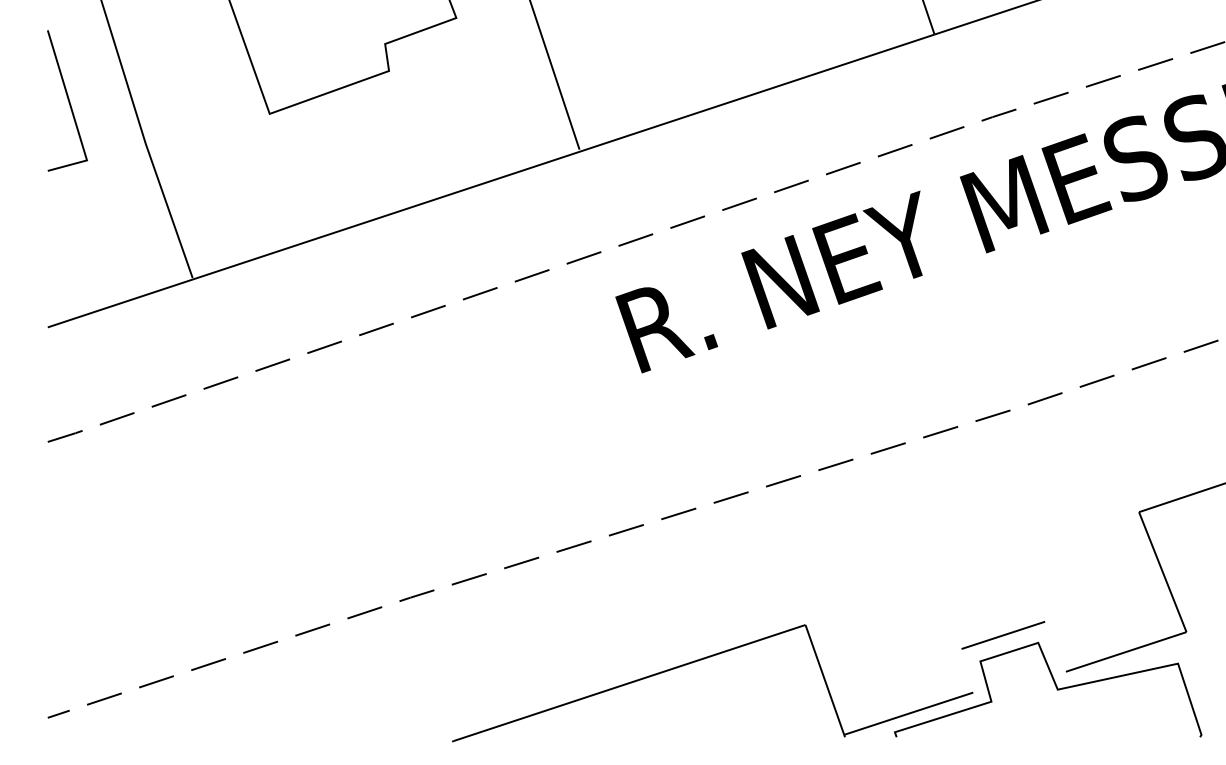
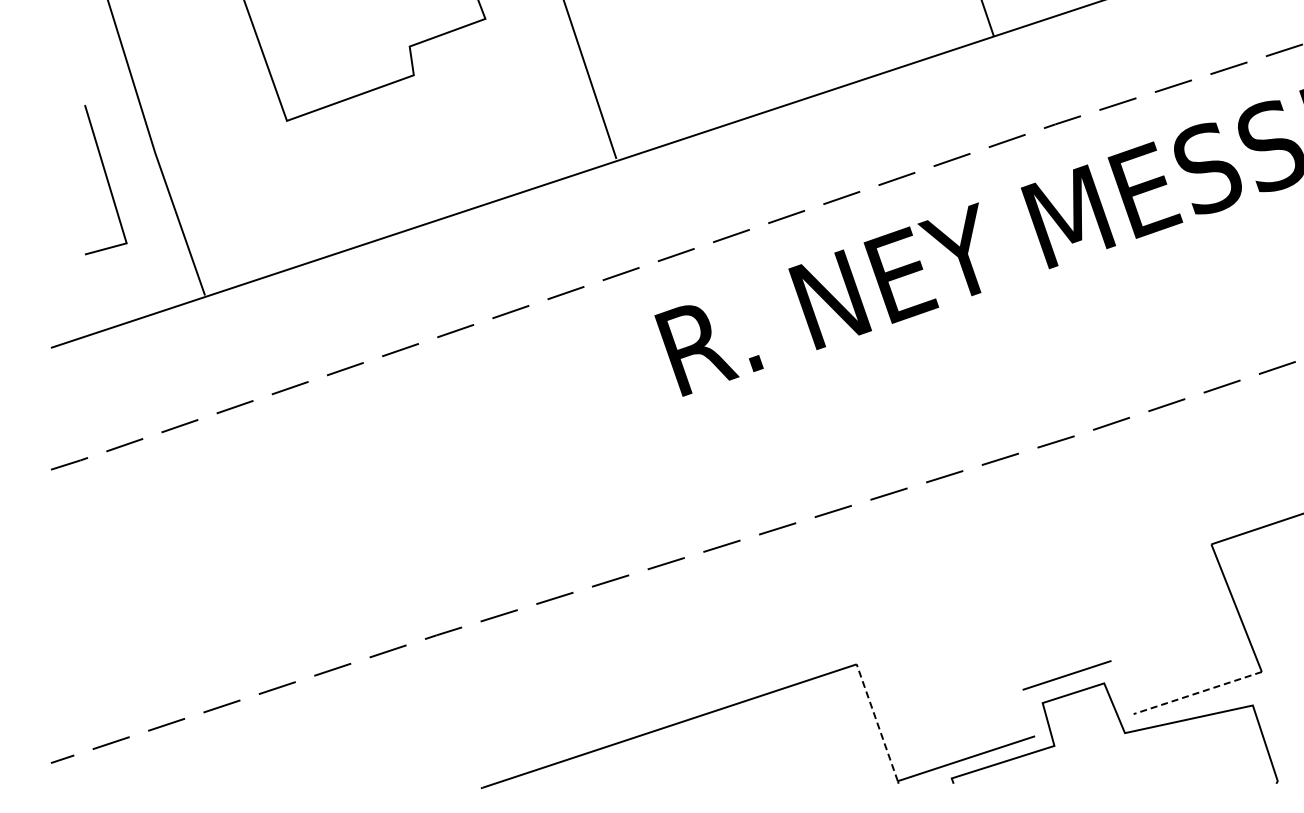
line: (68, 101) -> (106, 180), moved
line: (1125, 652) -> (1197, 693), solid -> dashed
line: (825, 679) -> (877, 722), solid -> dashed

